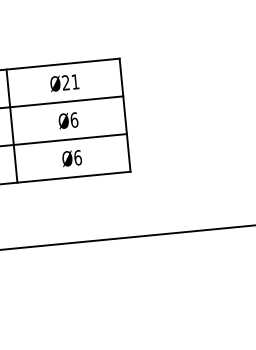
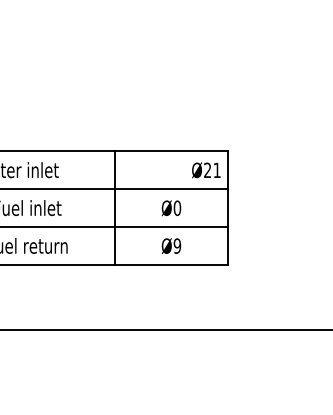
text: (64, 83) -> (206, 170), moved
text: (74, 119) -> (177, 207), Ø6 -> Ø0
text: (78, 157) -> (177, 245), Ø6 -> Ø9

